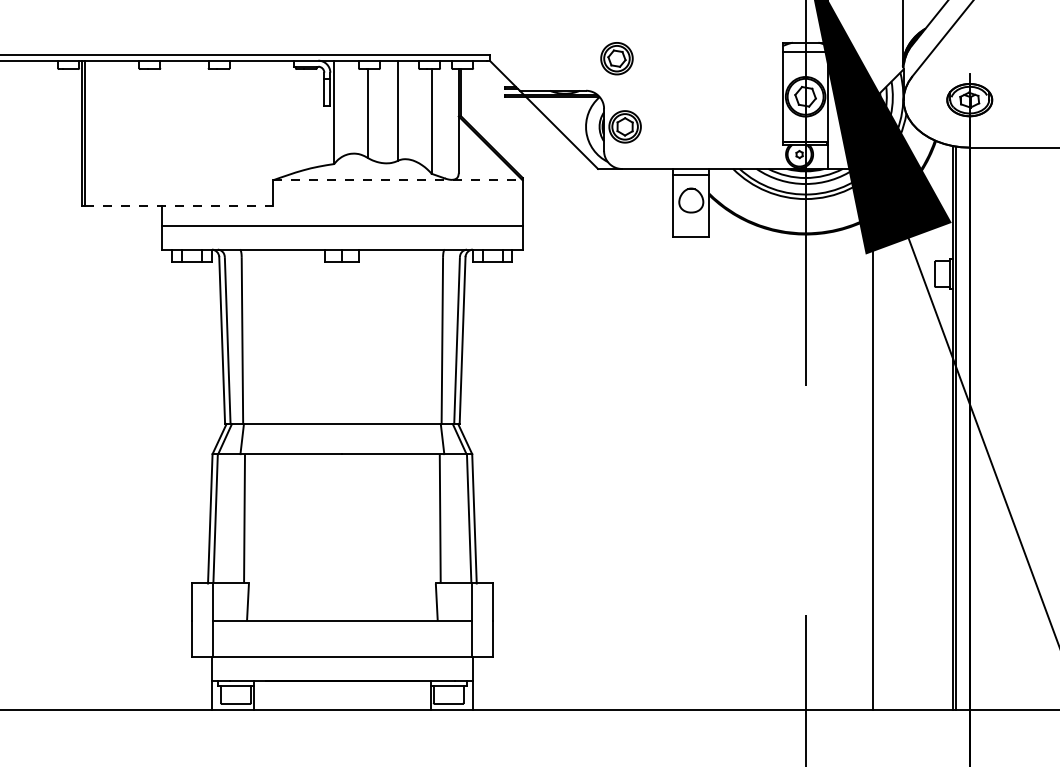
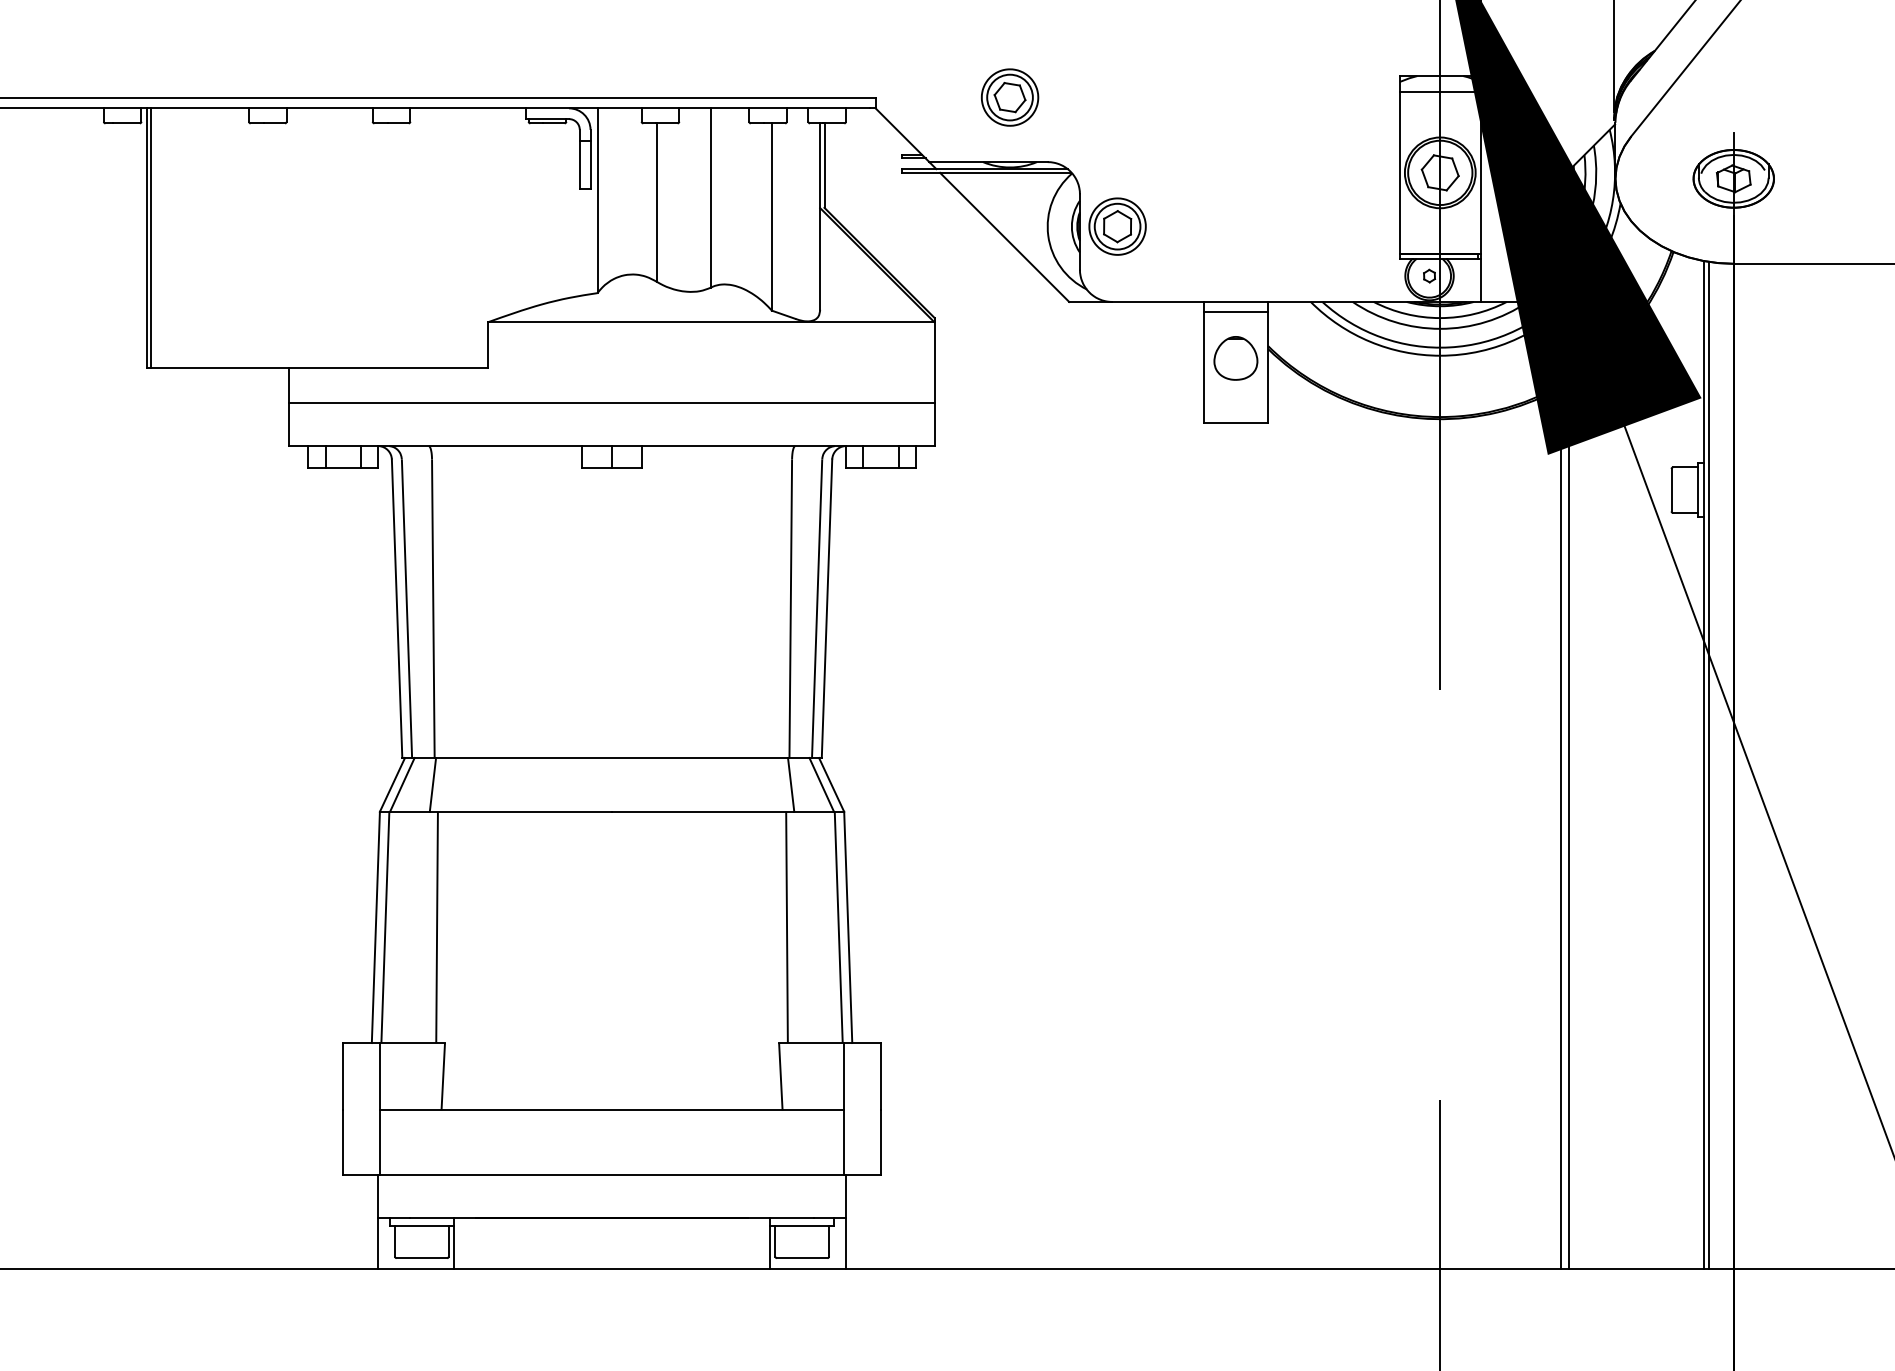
part: (616, 58) -> (1009, 97), moved
line: (397, 180) -> (710, 322), dashed -> solid
line: (179, 205) -> (320, 367), dashed -> solid
line: (877, 461) -> (1568, 824), added

